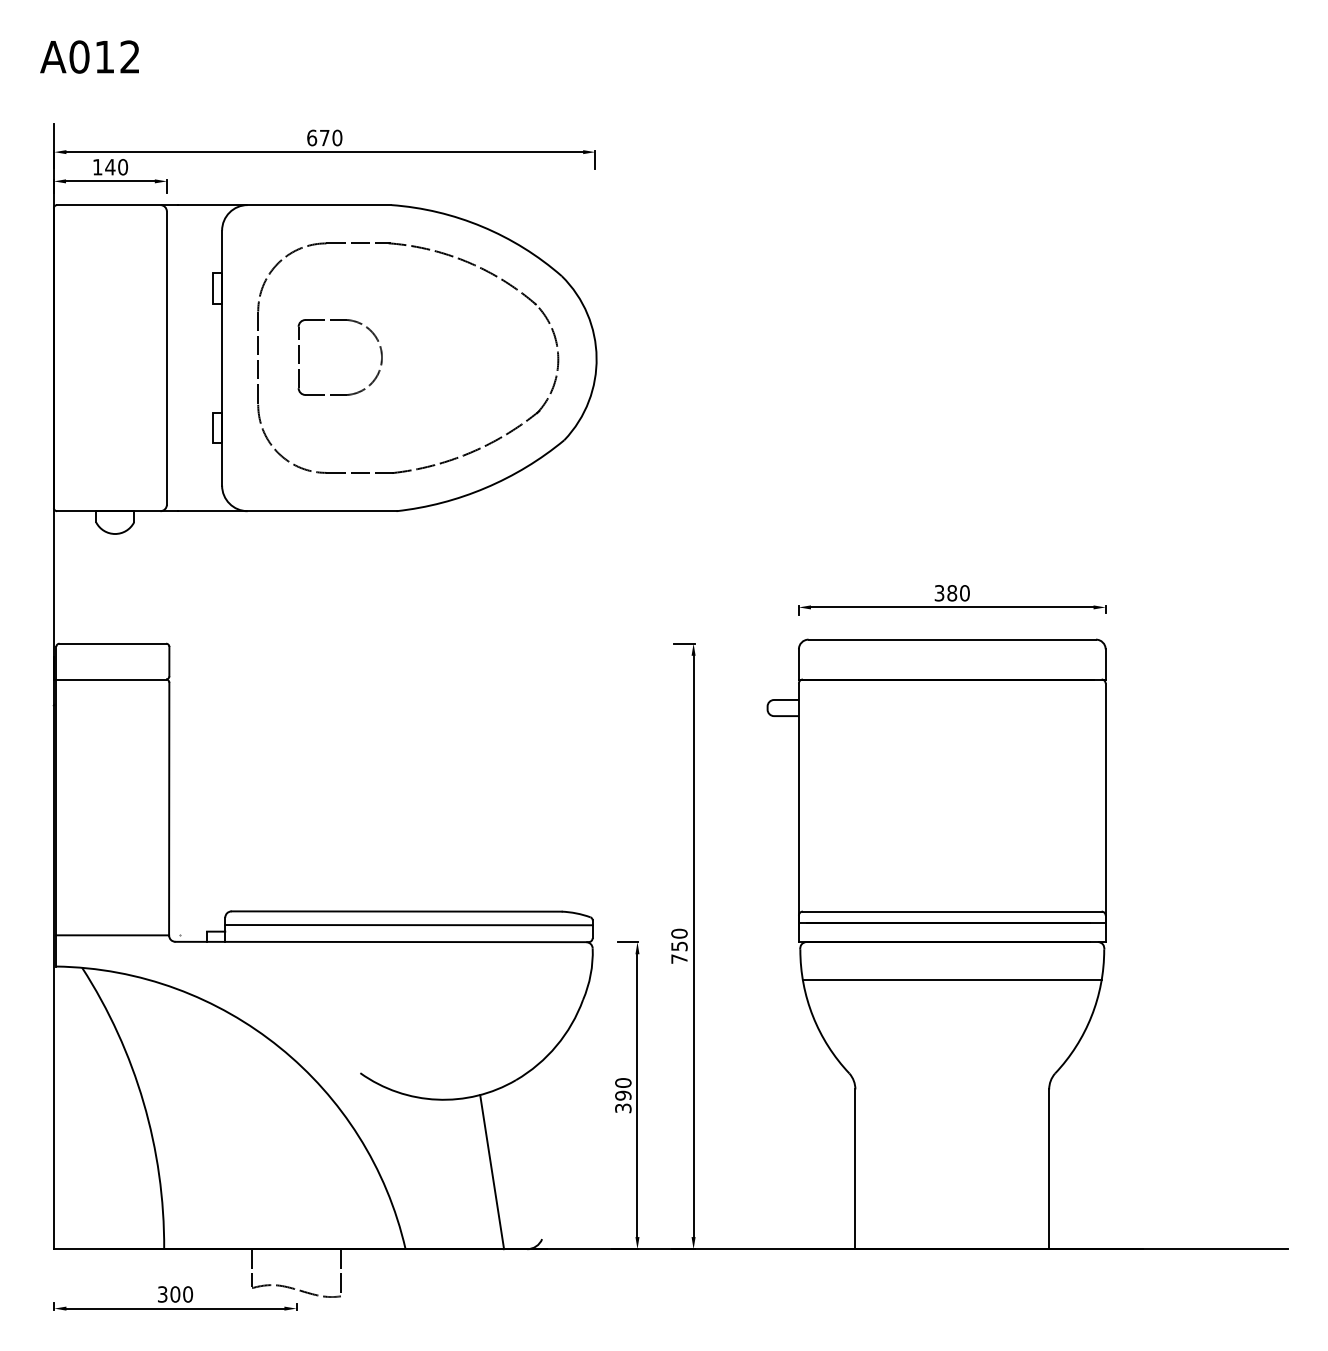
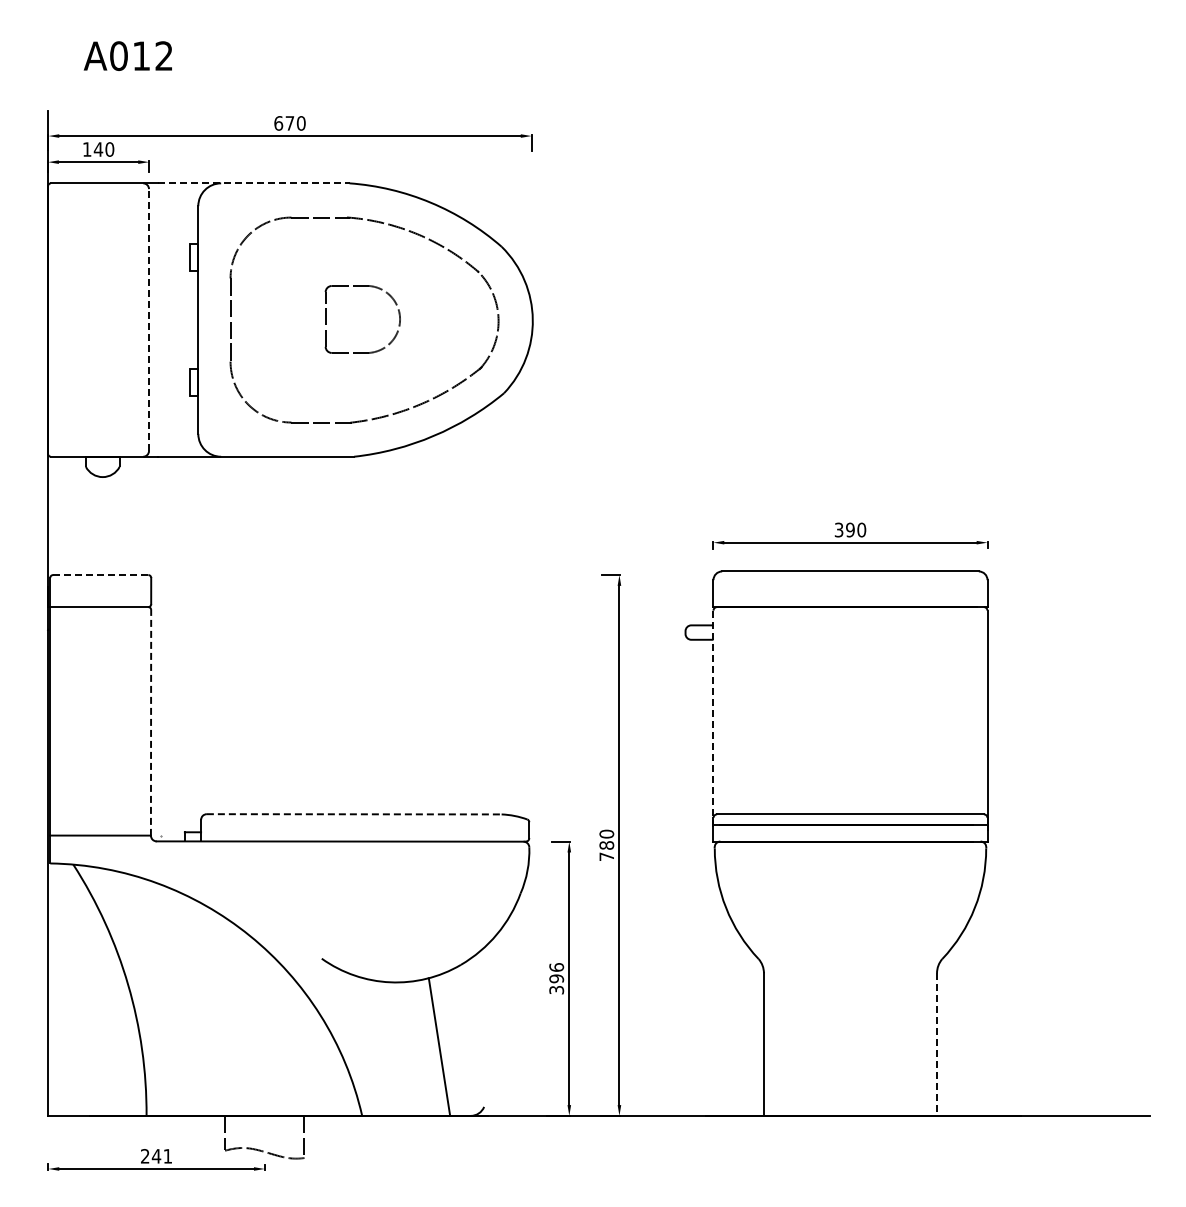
text: (89, 56) -> (127, 55), moved
line: (283, 205) -> (253, 183), solid -> dashed
line: (167, 358) -> (149, 320), solid -> dashed
part: (348, 393) -> (370, 351), moved
text: (952, 592) -> (850, 529), 380 -> 390
line: (112, 644) -> (100, 575), solid -> dashed
line: (798, 806) -> (713, 720), solid -> dashed
line: (169, 808) -> (151, 722), solid -> dashed
line: (396, 911) -> (354, 814), solid -> dashed
line: (409, 925) -> (365, 826), removed
text: (679, 946) -> (606, 845), 750 -> 780
line: (952, 980) -> (850, 875), removed
text: (623, 1083) -> (556, 967), 390 -> 396
line: (1049, 1170) -> (937, 1045), solid -> dashed
text: (175, 1294) -> (156, 1156), 300 -> 241

